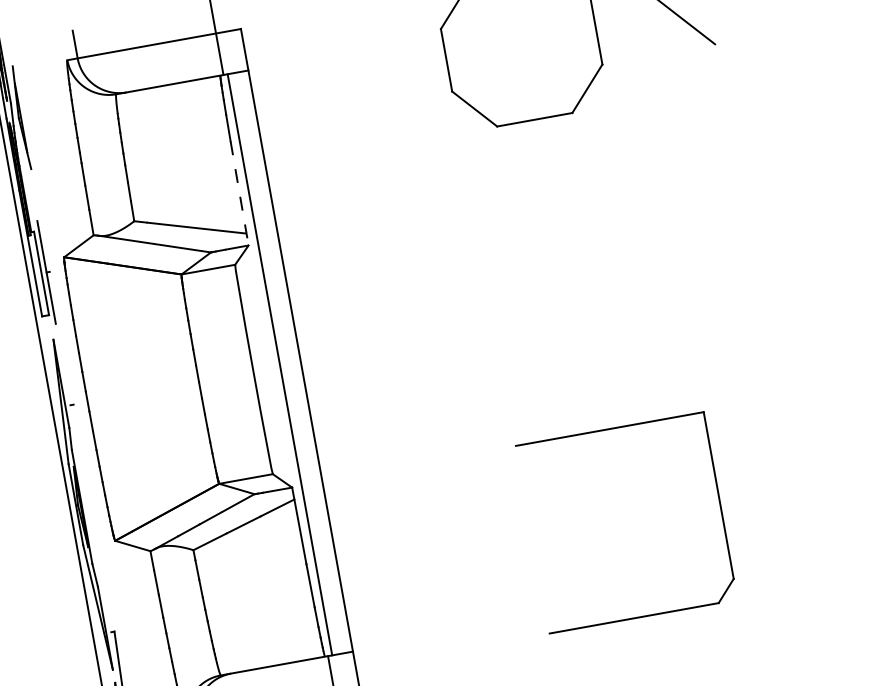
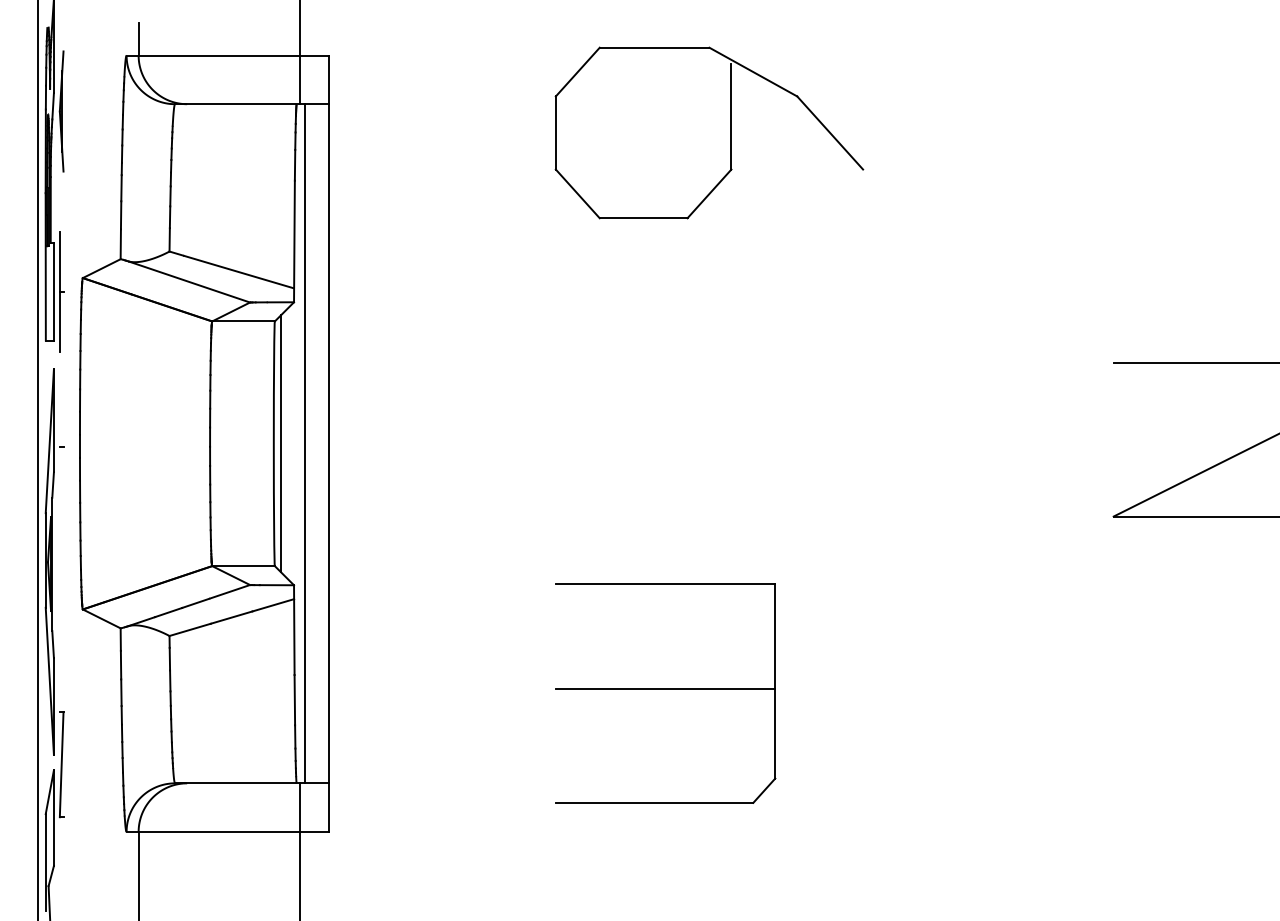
line: (239, 193) -> (294, 241), dashed -> solid
line: (258, 368) -> (280, 443), added
line: (626, 519) -> (665, 689), added

